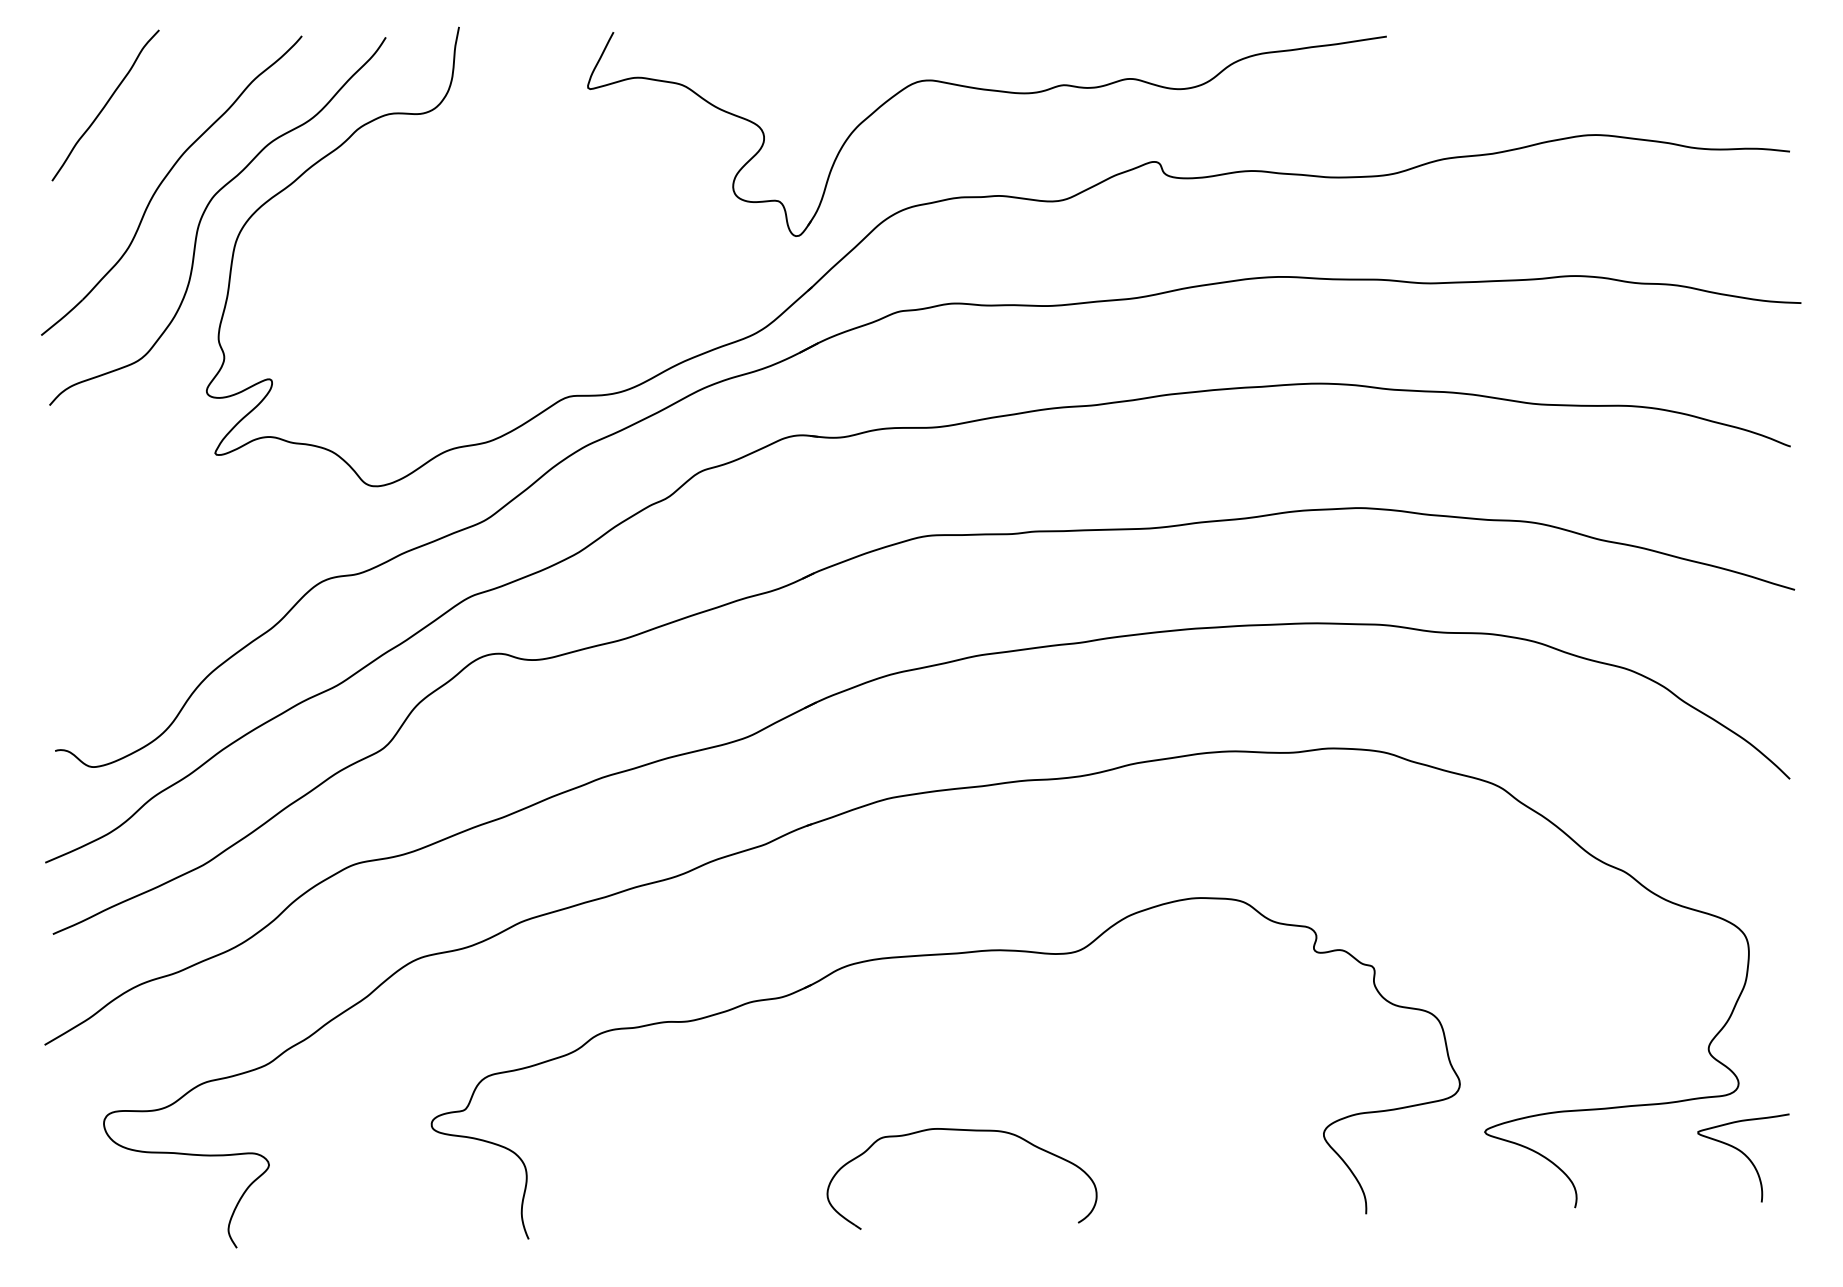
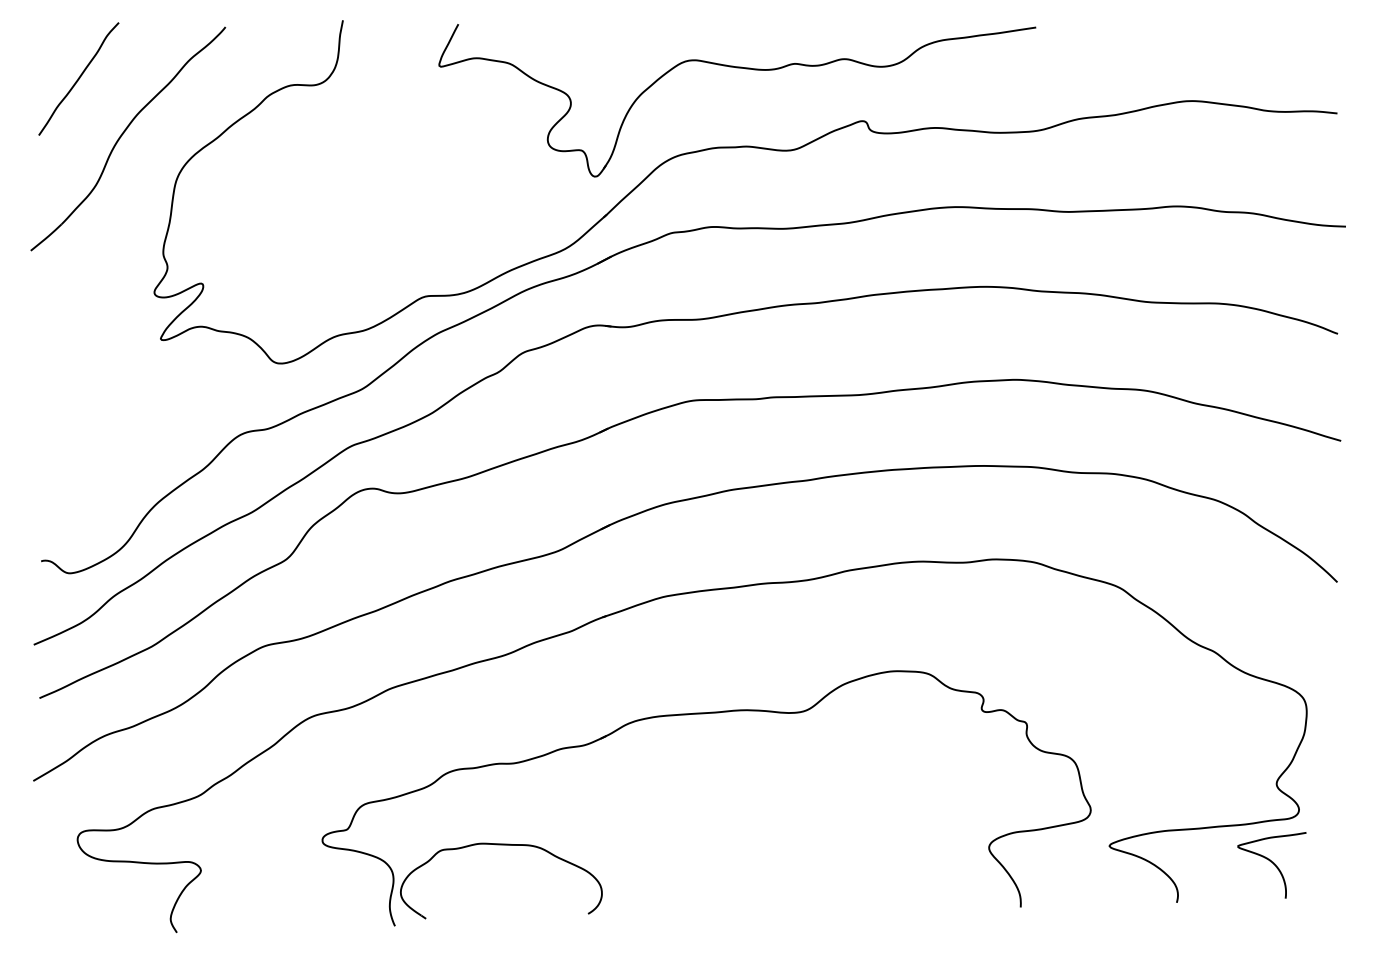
curve: (203, 216) -> (152, 161), removed
part: (968, 1131) -> (506, 845), moved
curve: (1744, 1155) -> (1272, 863), moved

